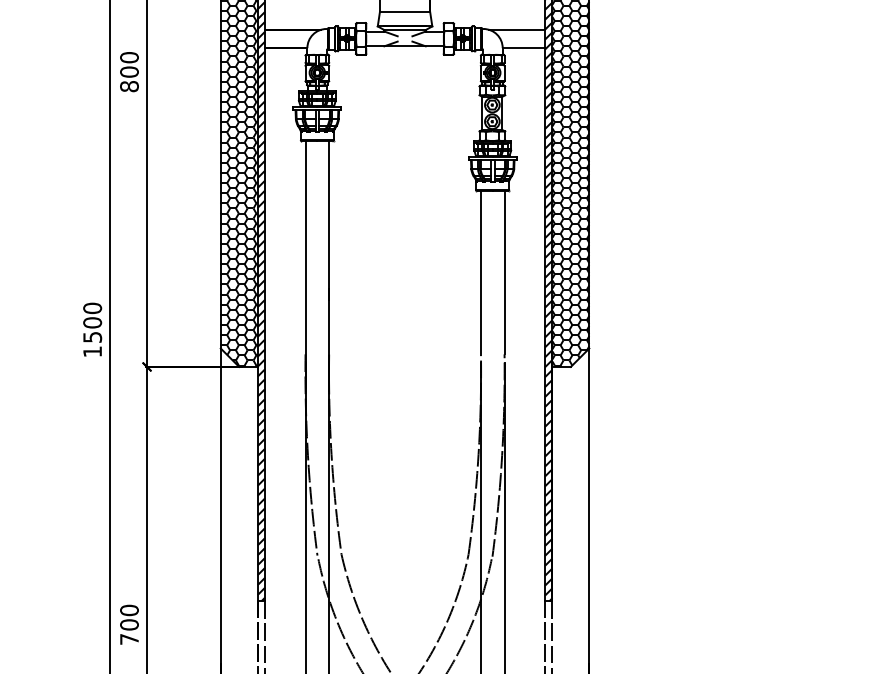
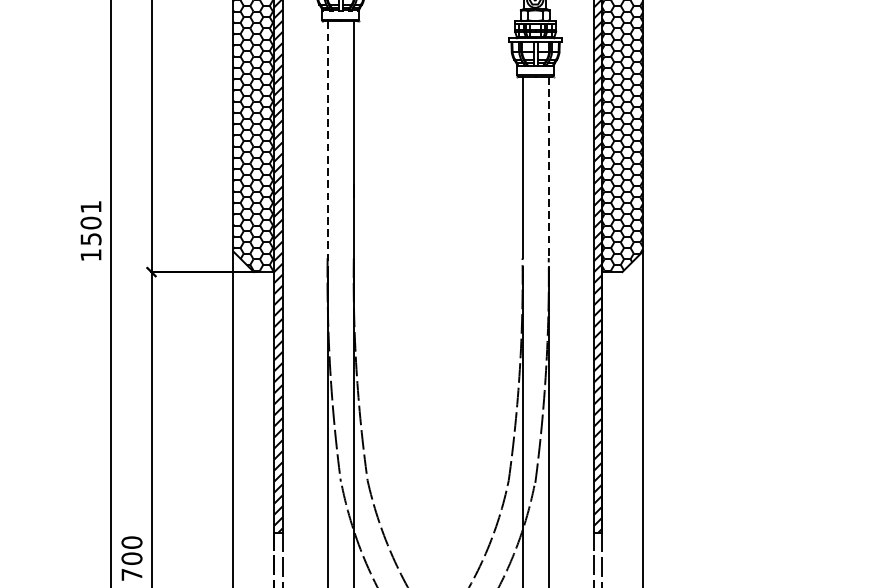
line: (305, 265) -> (327, 159), solid -> dashed
line: (504, 272) -> (548, 167), solid -> dashed
text: (92, 308) -> (90, 207), 1500 -> 1501

